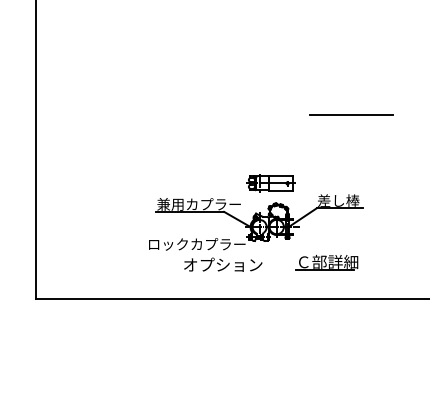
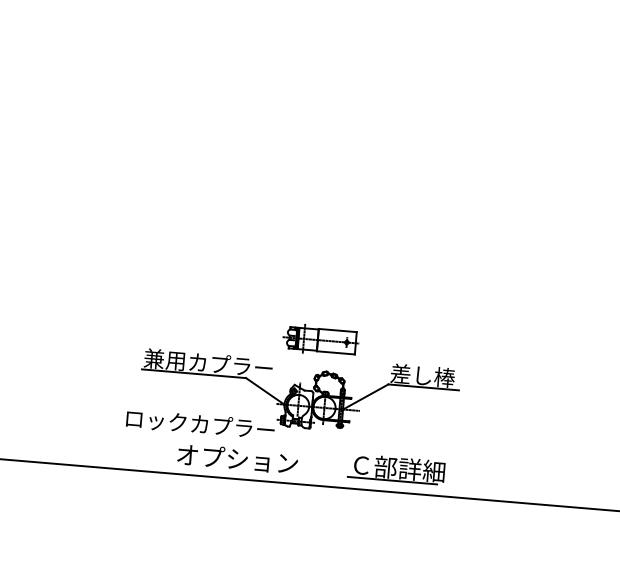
line: (351, 115) -> (456, 214), removed
part: (256, 222) -> (294, 398), moved

